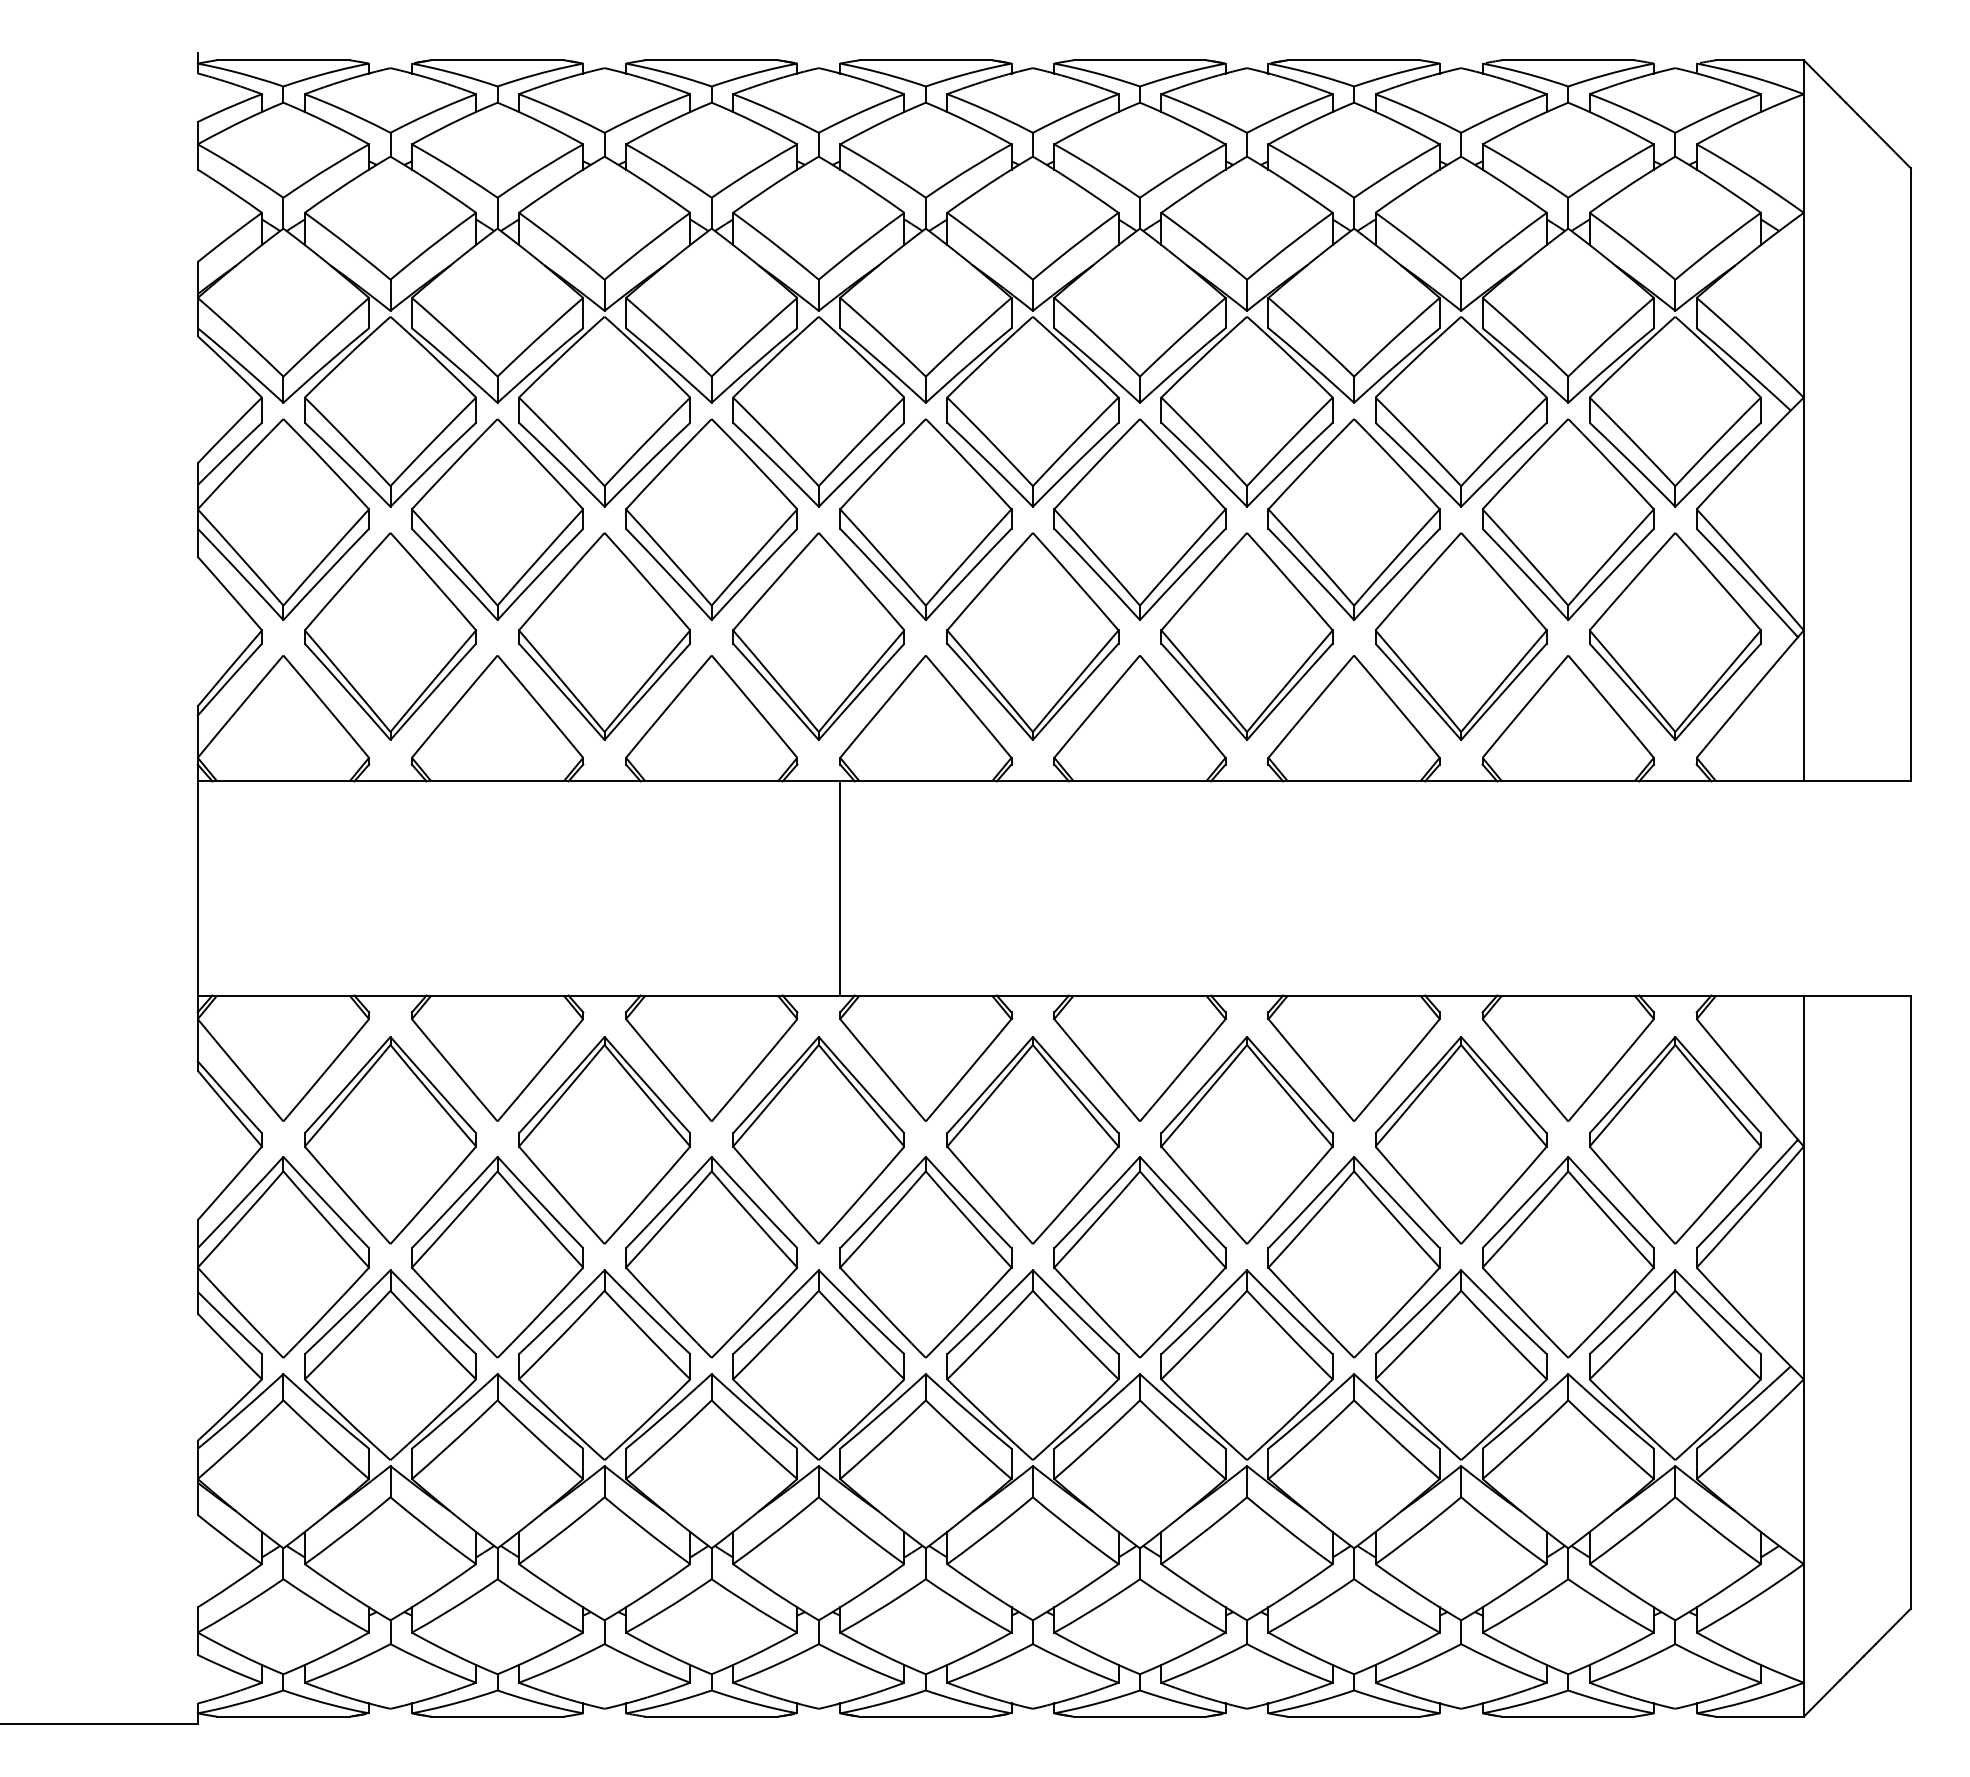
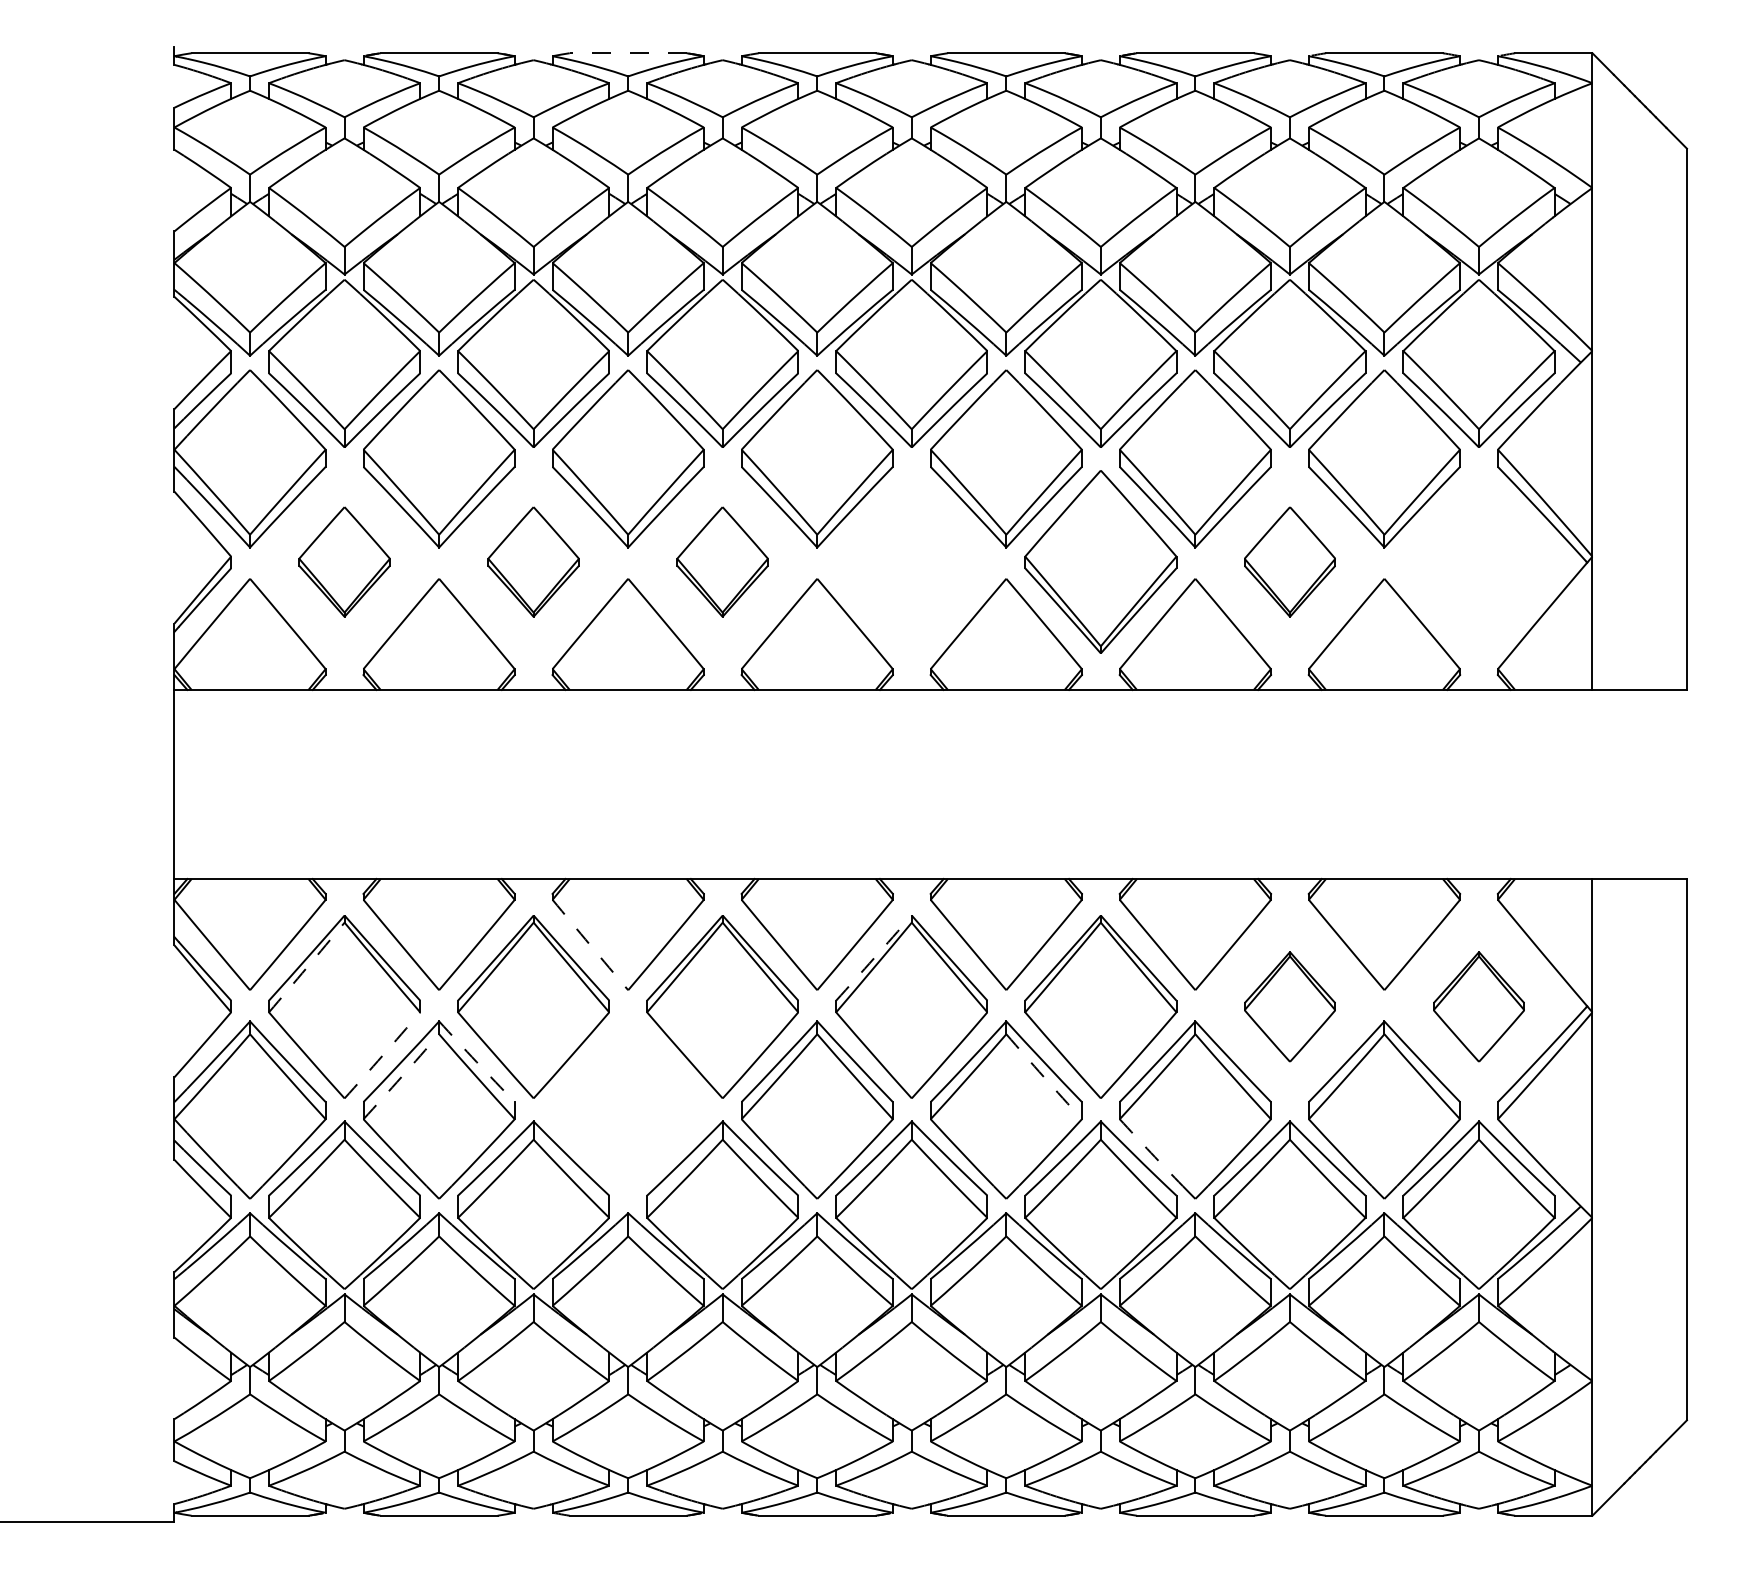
line: (711, 60) -> (628, 53), solid -> dashed
part: (390, 636) -> (344, 562), size x0.6
part: (604, 636) -> (533, 562), size x0.6
part: (818, 636) -> (722, 562), size x0.6
part: (1032, 636) -> (911, 562), removed
part: (1461, 636) -> (1290, 562), size x0.6
part: (1675, 636) -> (1479, 562), removed
line: (840, 888) -> (741, 784), removed
arc: (668, 1070) -> (590, 945), solid -> dashed
arc: (990, 1085) -> (874, 958), solid -> dashed
arc: (347, 1095) -> (306, 967), solid -> dashed
part: (1461, 1140) -> (1290, 1006), size x0.6
part: (1675, 1140) -> (1479, 1006), size x0.6
arc: (433, 1195) -> (382, 1055), solid -> dashed
arc: (540, 1202) -> (477, 1061), solid -> dashed
arc: (455, 1219) -> (402, 1076), solid -> dashed
arc: (1182, 1219) -> (1043, 1076), solid -> dashed
part: (711, 1257) -> (628, 1110), removed
arc: (1303, 1305) -> (1150, 1152), solid -> dashed

